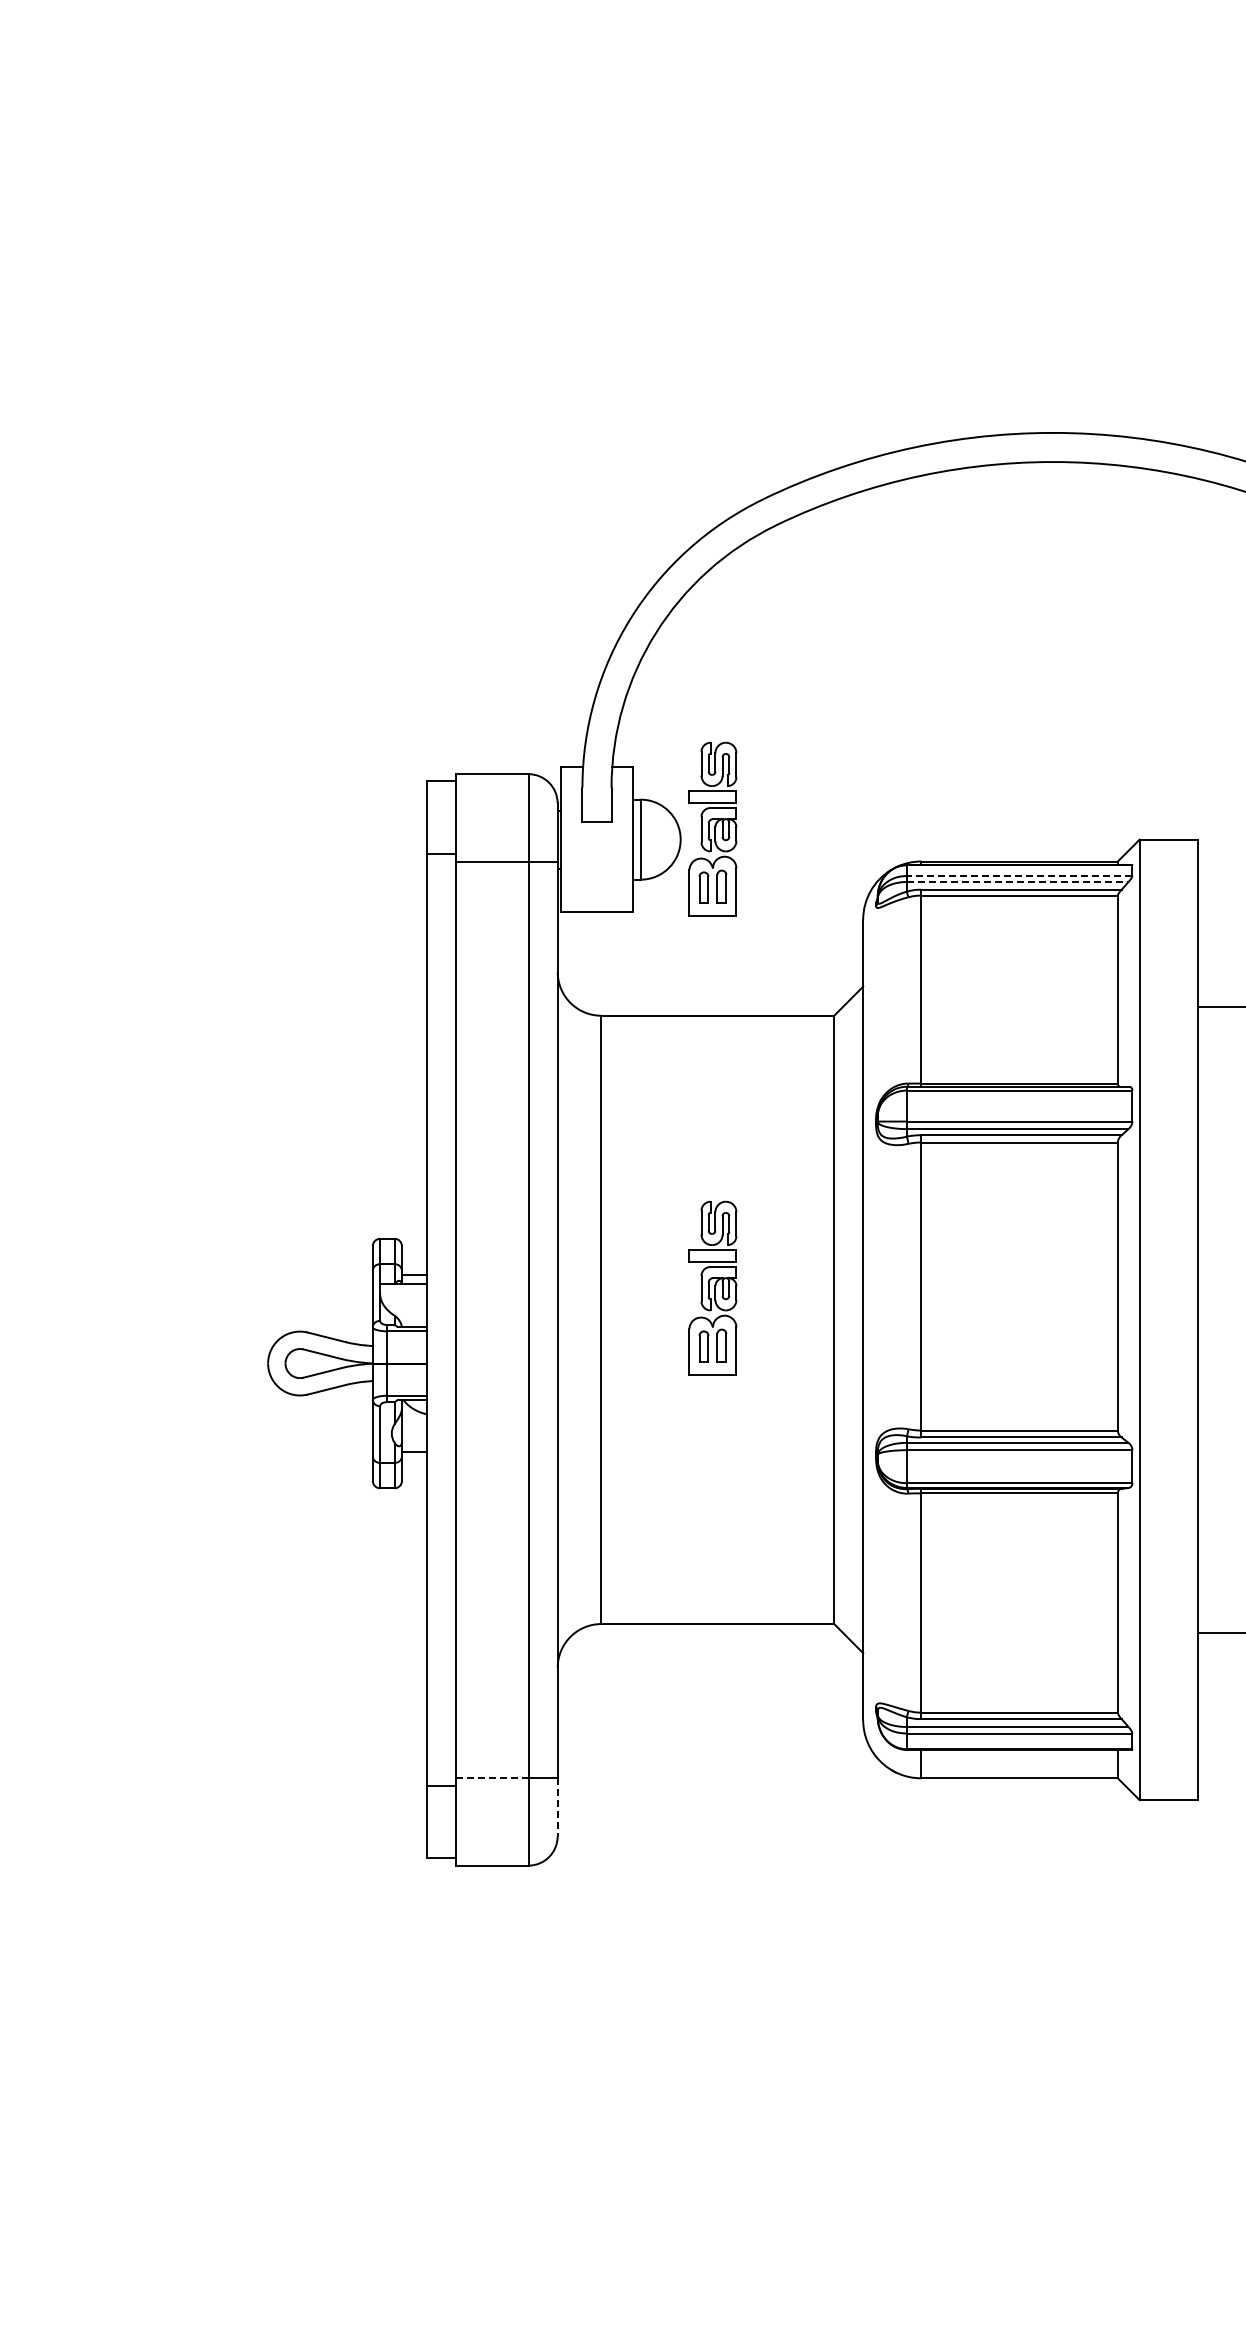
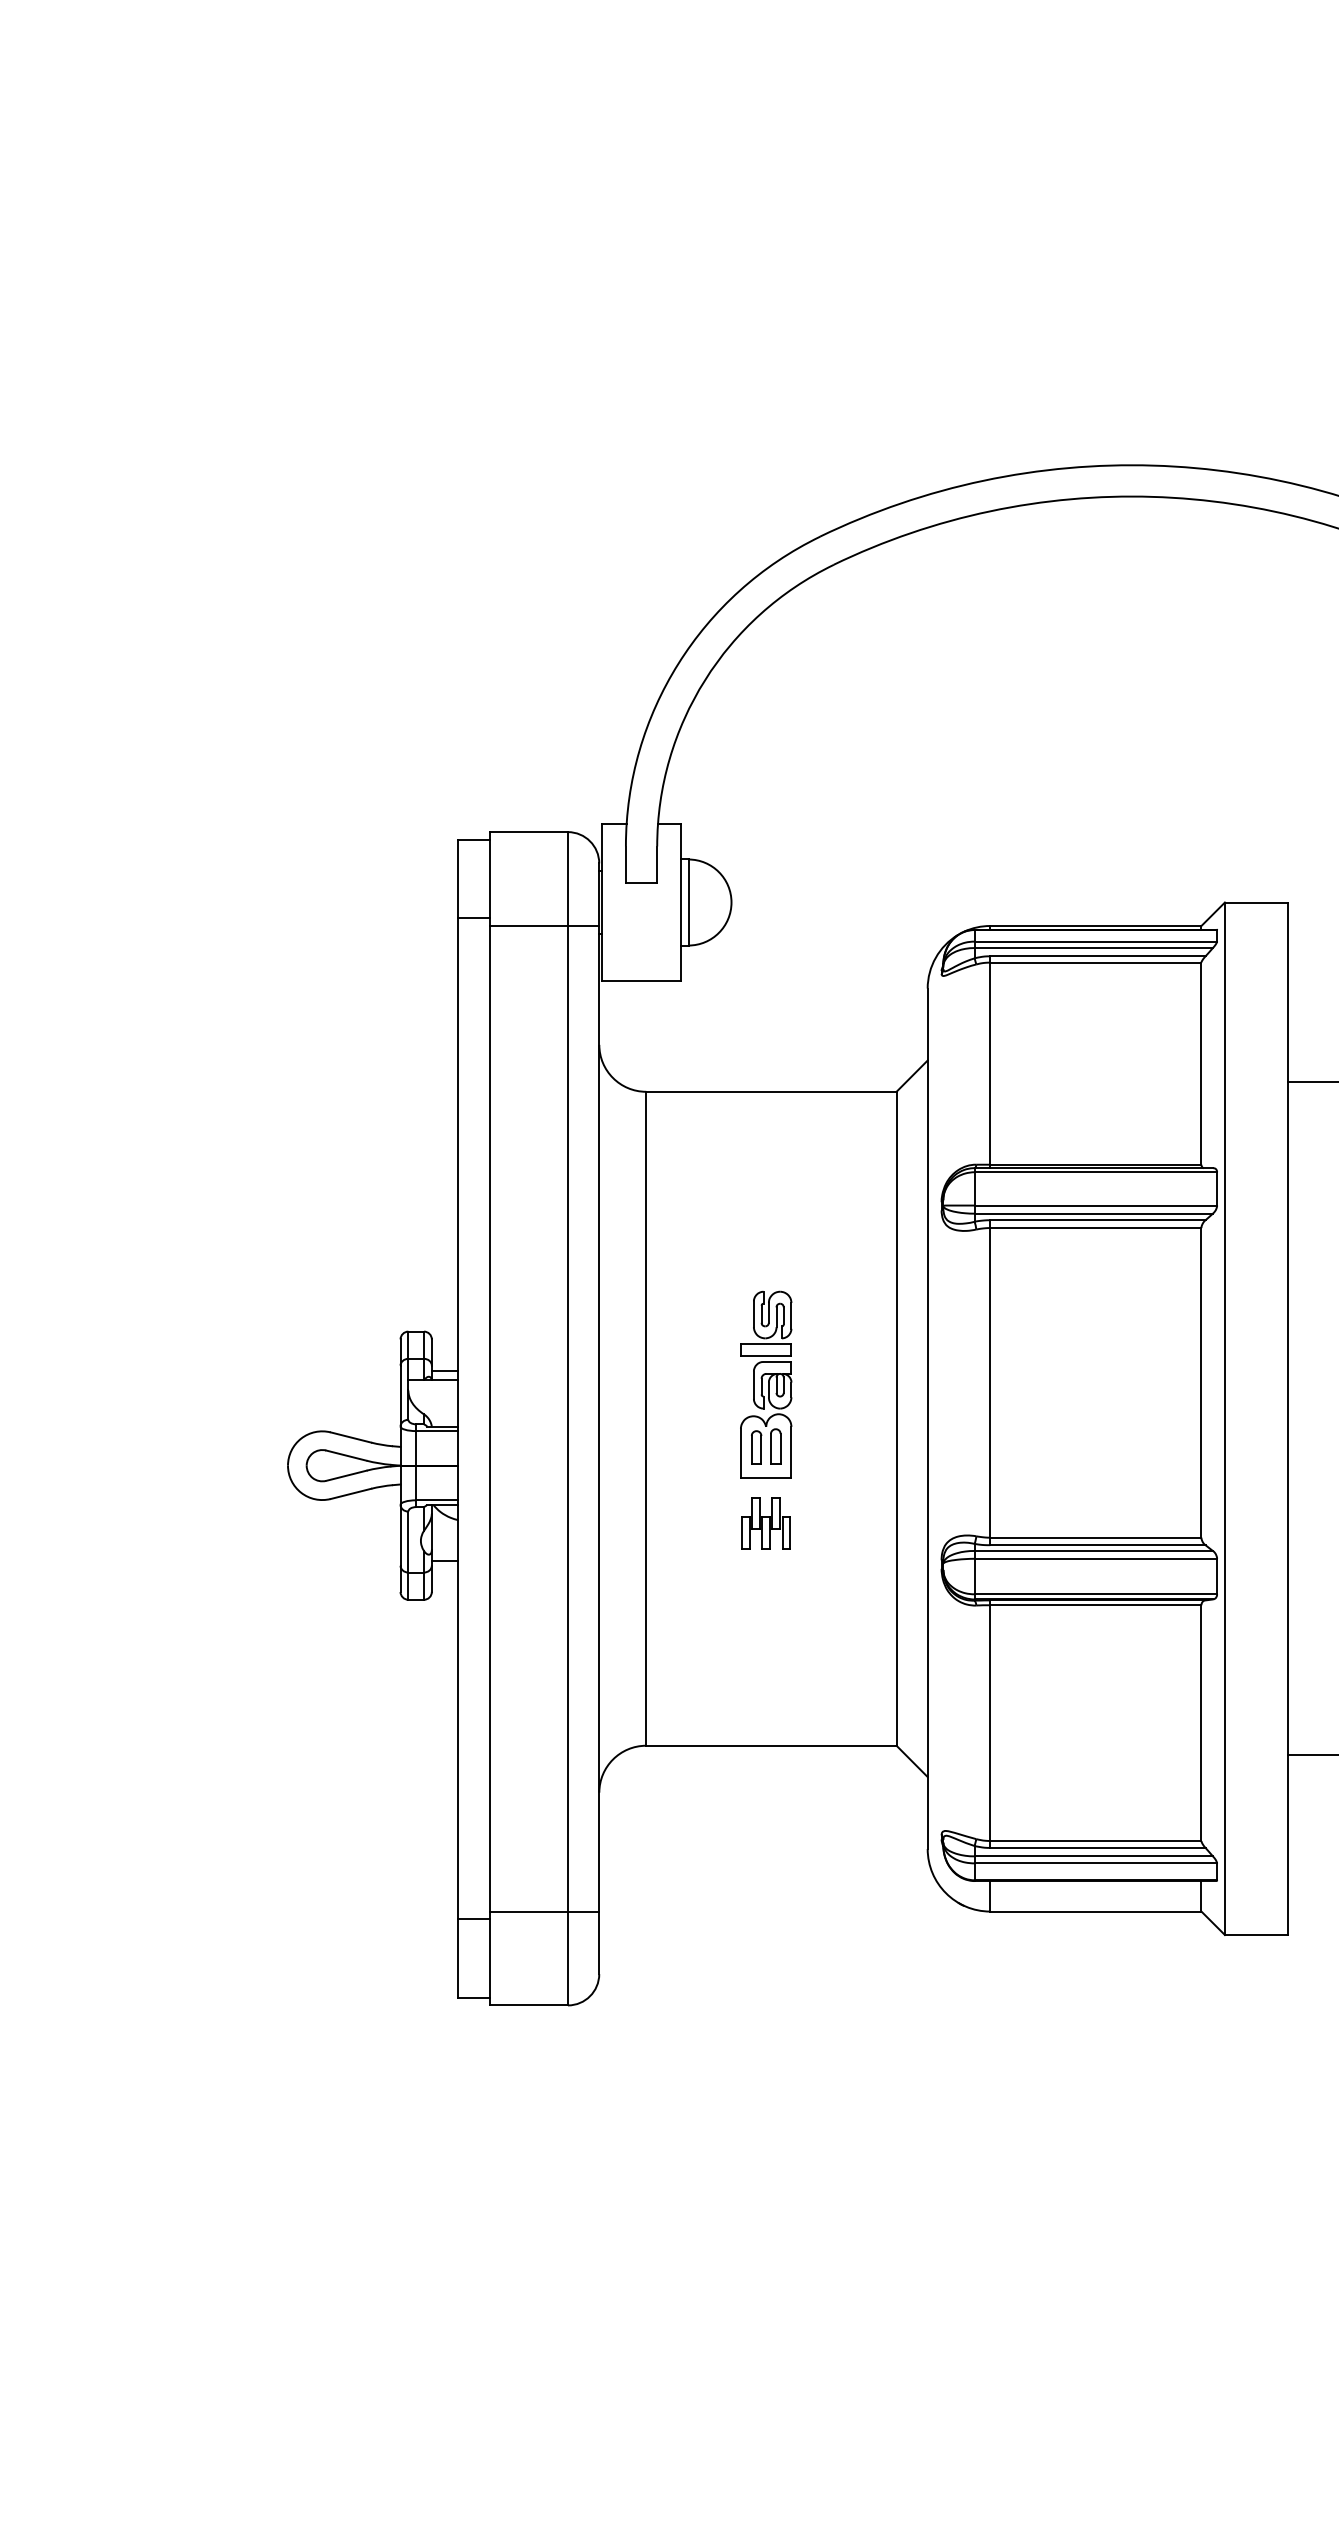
part: (712, 828) -> (765, 890), removed
line: (1019, 876) -> (1095, 942), dashed -> solid
line: (1017, 882) -> (1093, 948), dashed -> solid
part: (712, 1416) -> (765, 1522), added
line: (492, 1778) -> (529, 1911), dashed -> solid
line: (557, 1807) -> (599, 1942), dashed -> solid

